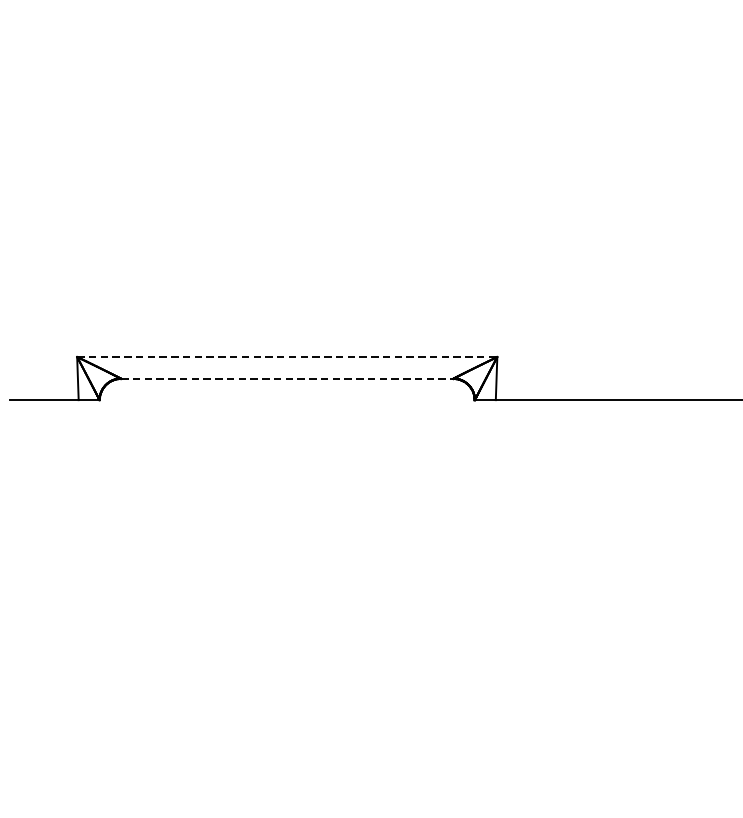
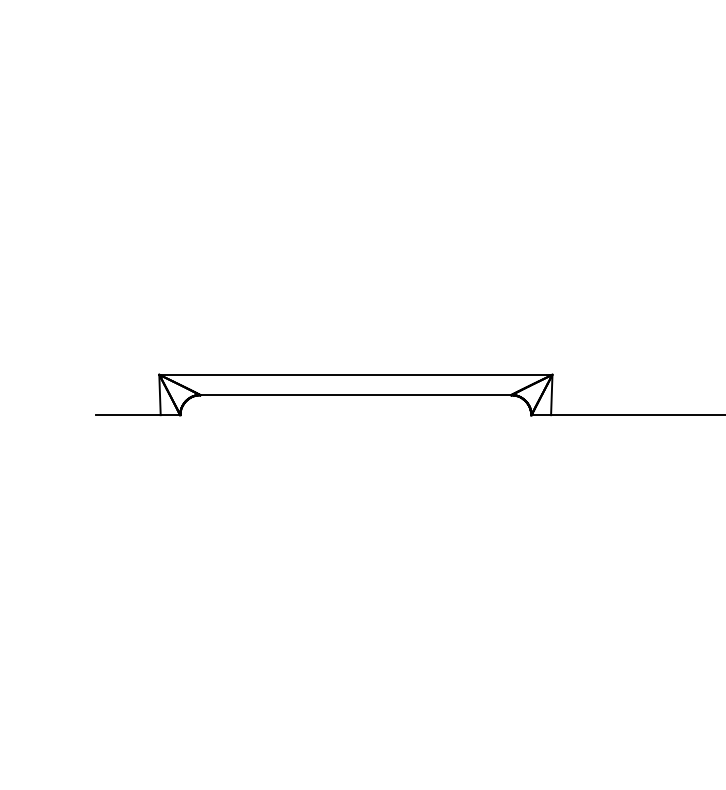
line: (286, 356) -> (355, 374), dashed -> solid
line: (286, 379) -> (355, 395), dashed -> solid

